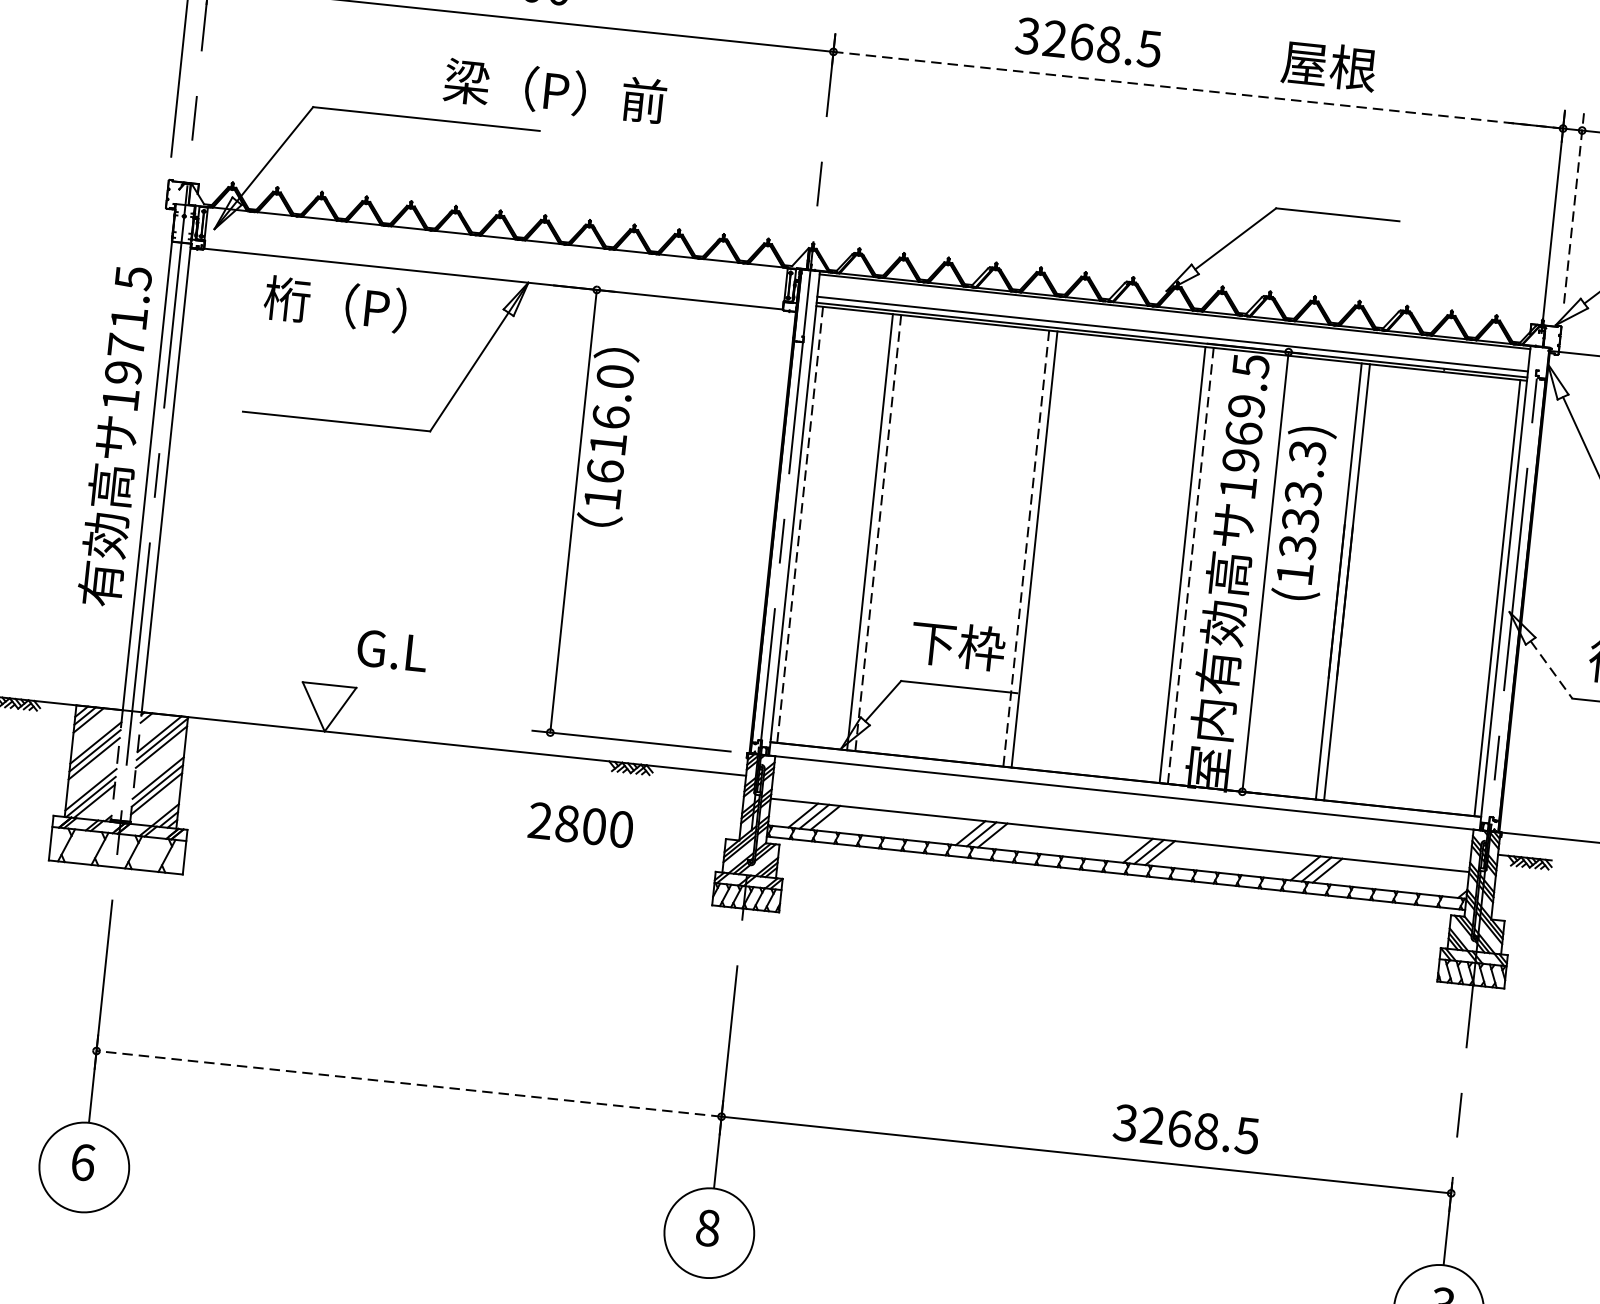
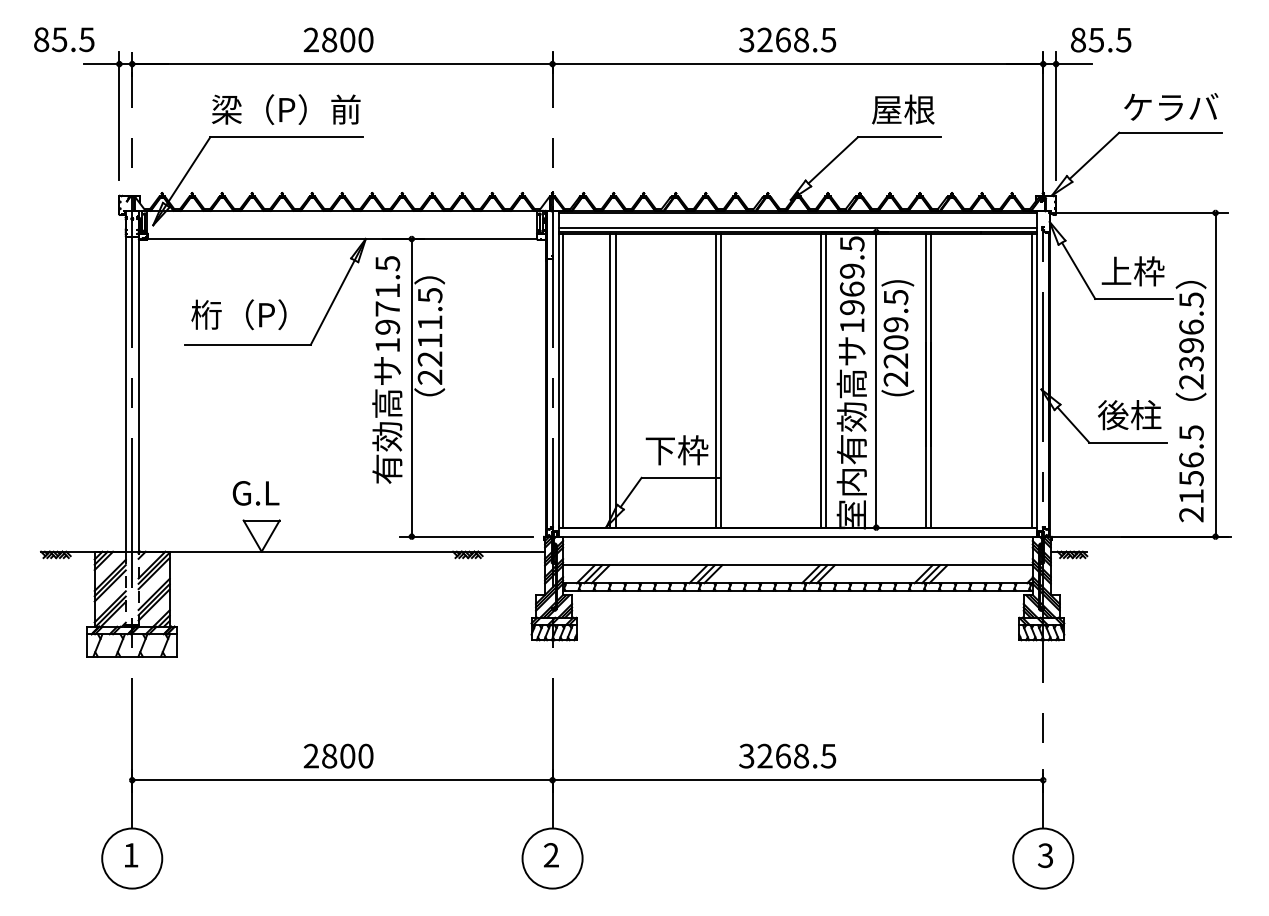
text: (1088, 41) -> (787, 39), moved
text: (1329, 65) -> (903, 109), moved
text: (555, 90) -> (286, 109), moved
line: (1197, 90) -> (797, 64), dashed -> solid
line: (1574, 207) -> (1056, 115), dashed -> solid
text: (334, 303) -> (238, 314), moved
text: (116, 435) -> (387, 369), moved
text: (607, 437) -> (429, 336), 1616.0 -> 2211.5
text: (1300, 513) -> (895, 338), (1333.3) -> (2209.5)
line: (800, 525) -> (563, 381), dashed -> solid
line: (878, 533) -> (616, 381), dashed -> solid
line: (1026, 549) -> (715, 381), dashed -> solid
line: (1191, 566) -> (826, 381), dashed -> solid
text: (391, 650) -> (255, 493), moved
line: (1551, 670) -> (1073, 425), dashed -> solid
text: (580, 824) -> (338, 755), moved
line: (407, 1084) -> (341, 780), dashed -> solid
text: (1186, 1128) -> (787, 755), moved
text: (83, 1162) -> (131, 855), 6 -> 1
text: (708, 1228) -> (551, 855), 8 -> 2

